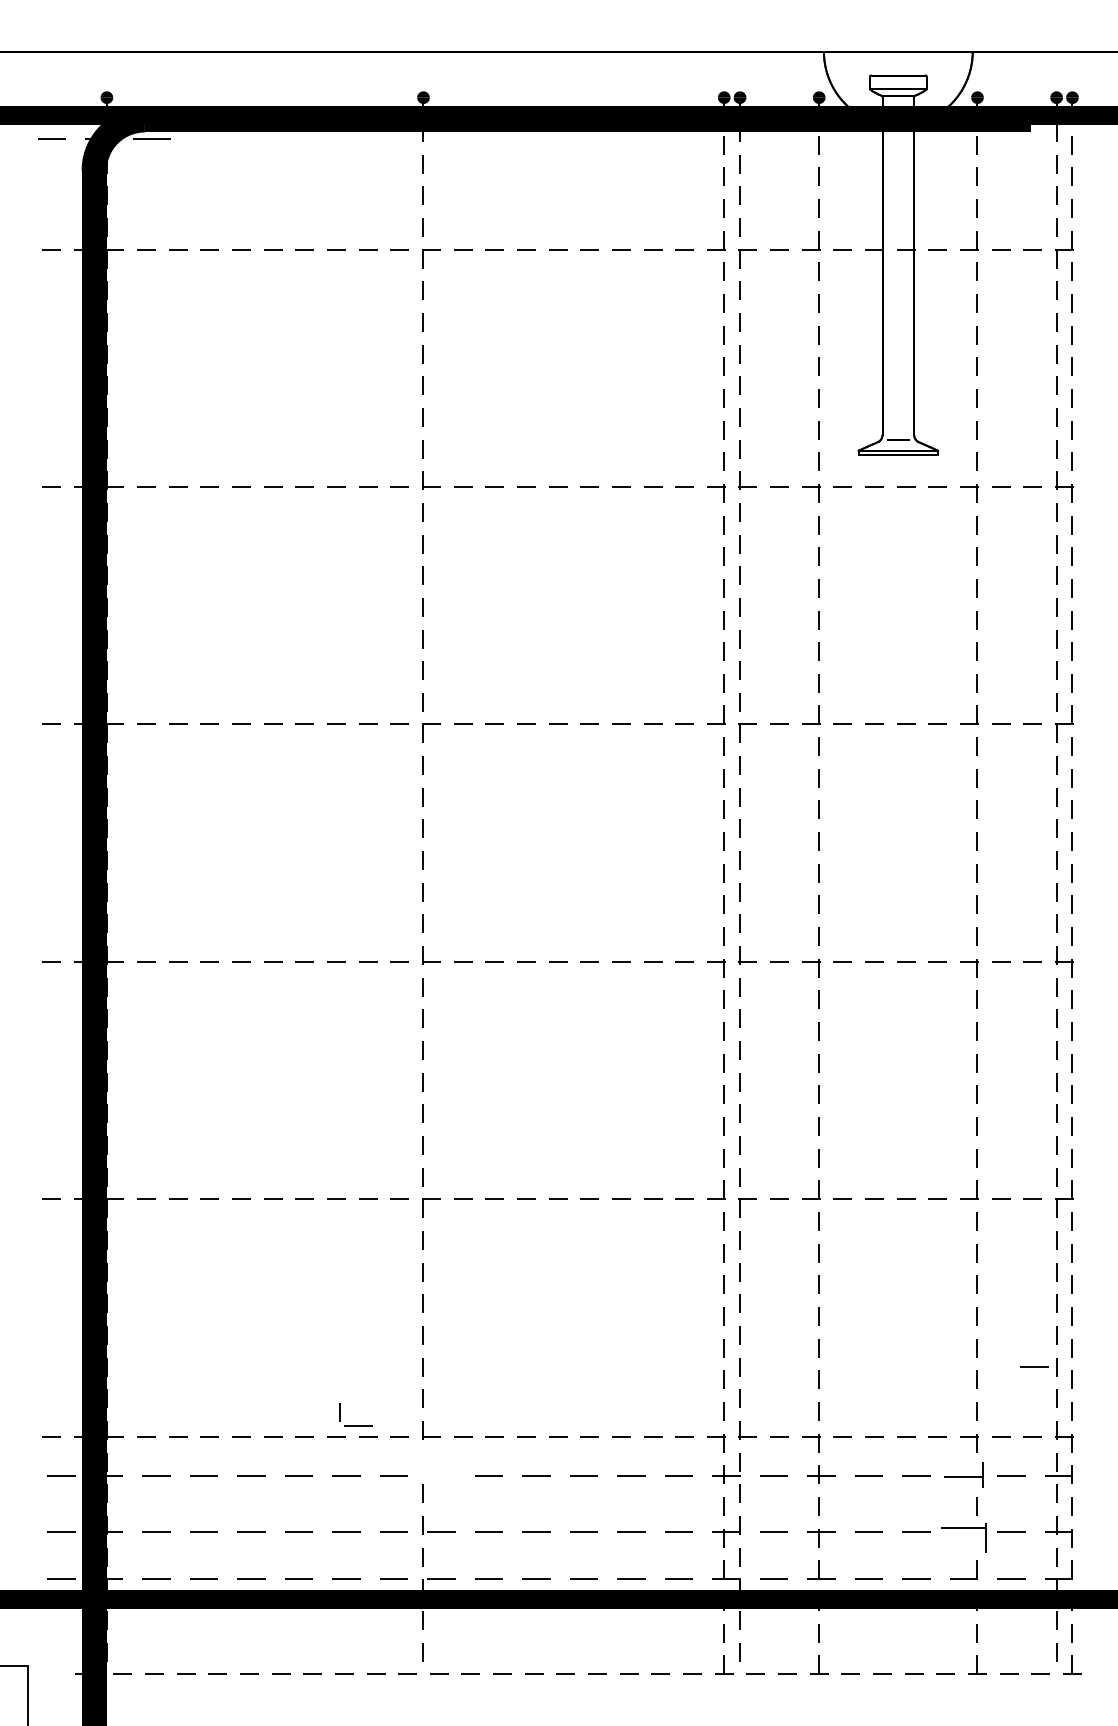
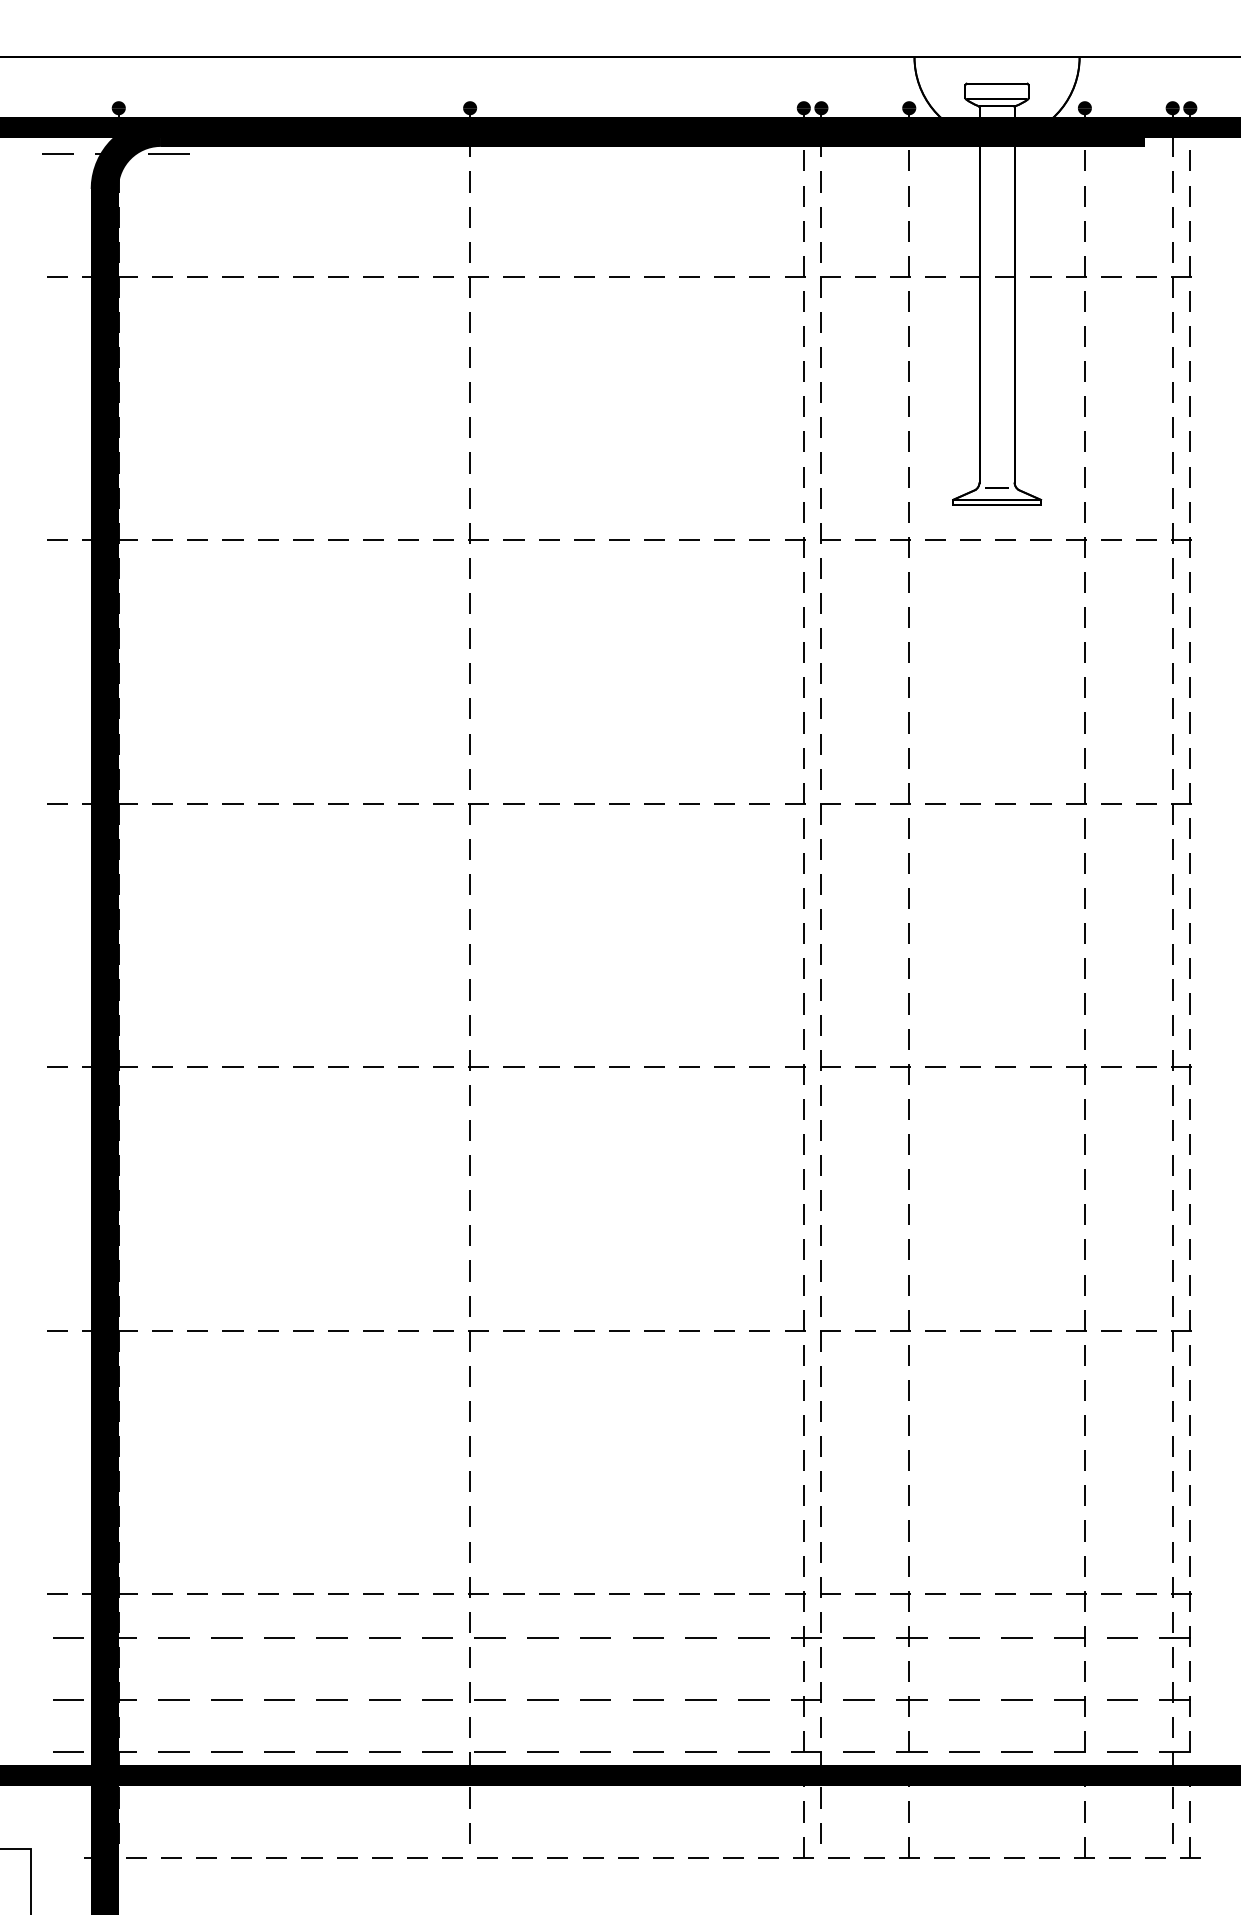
line: (1034, 1366) -> (1148, 1516), removed
part: (355, 1425) -> (486, 1637), moved
part: (963, 1474) -> (1069, 1636), size x0.71
part: (963, 1538) -> (1069, 1707), size x0.62

